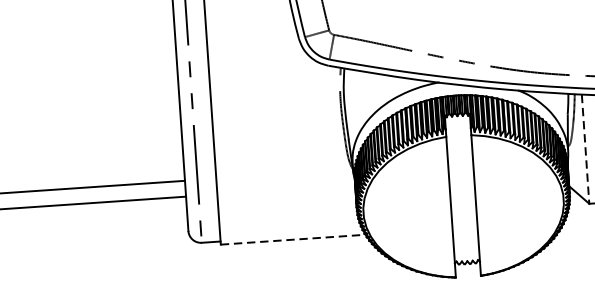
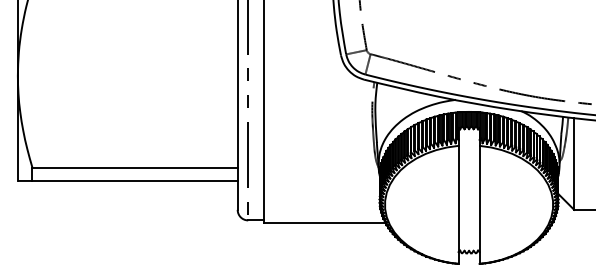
line: (585, 149) -> (574, 164), dashed -> solid
line: (292, 240) -> (324, 223), dashed -> solid

